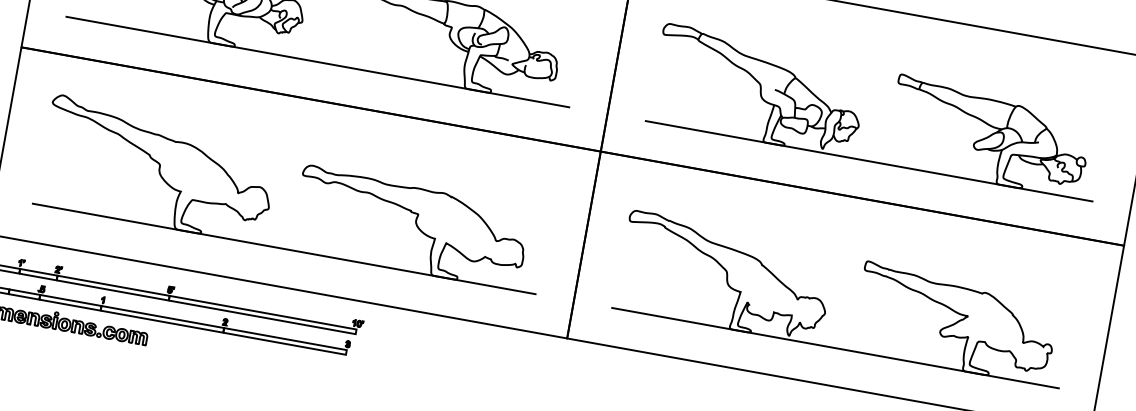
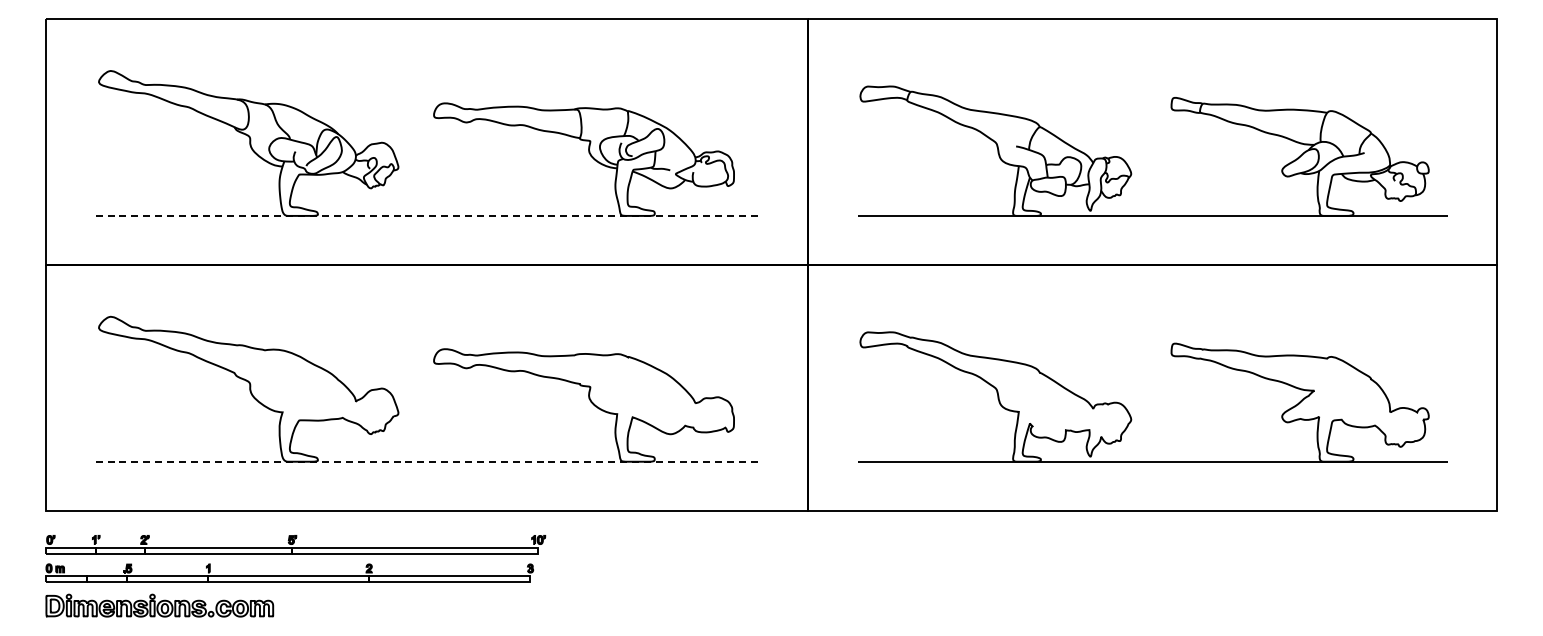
line: (317, 61) -> (427, 215), solid -> dashed
line: (284, 248) -> (427, 461), solid -> dashed

